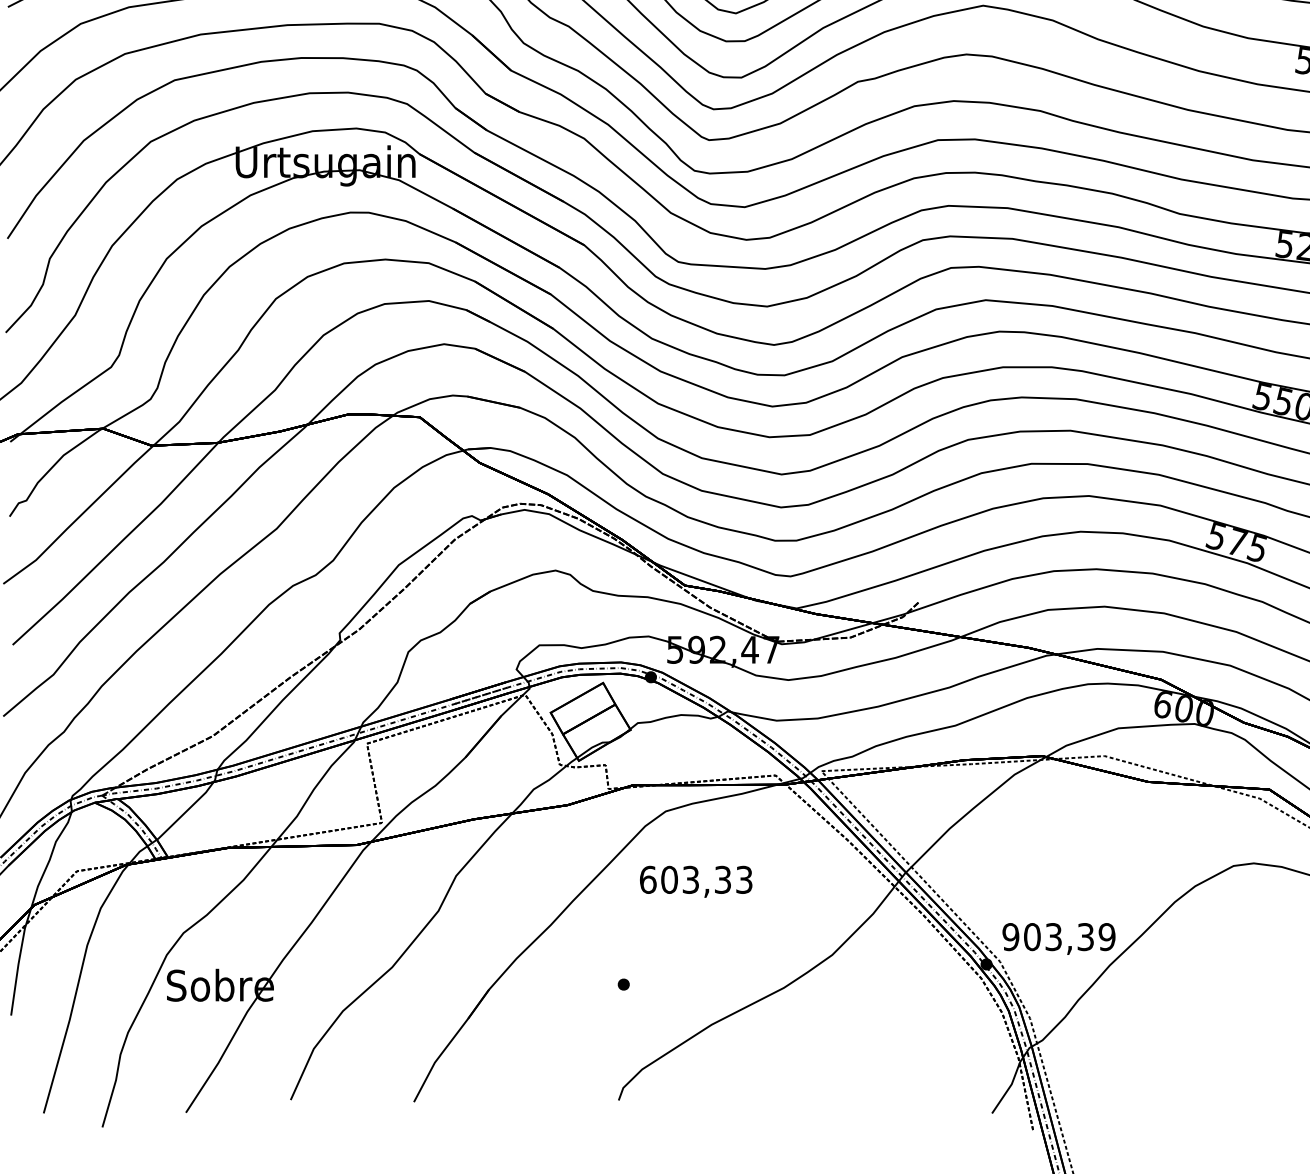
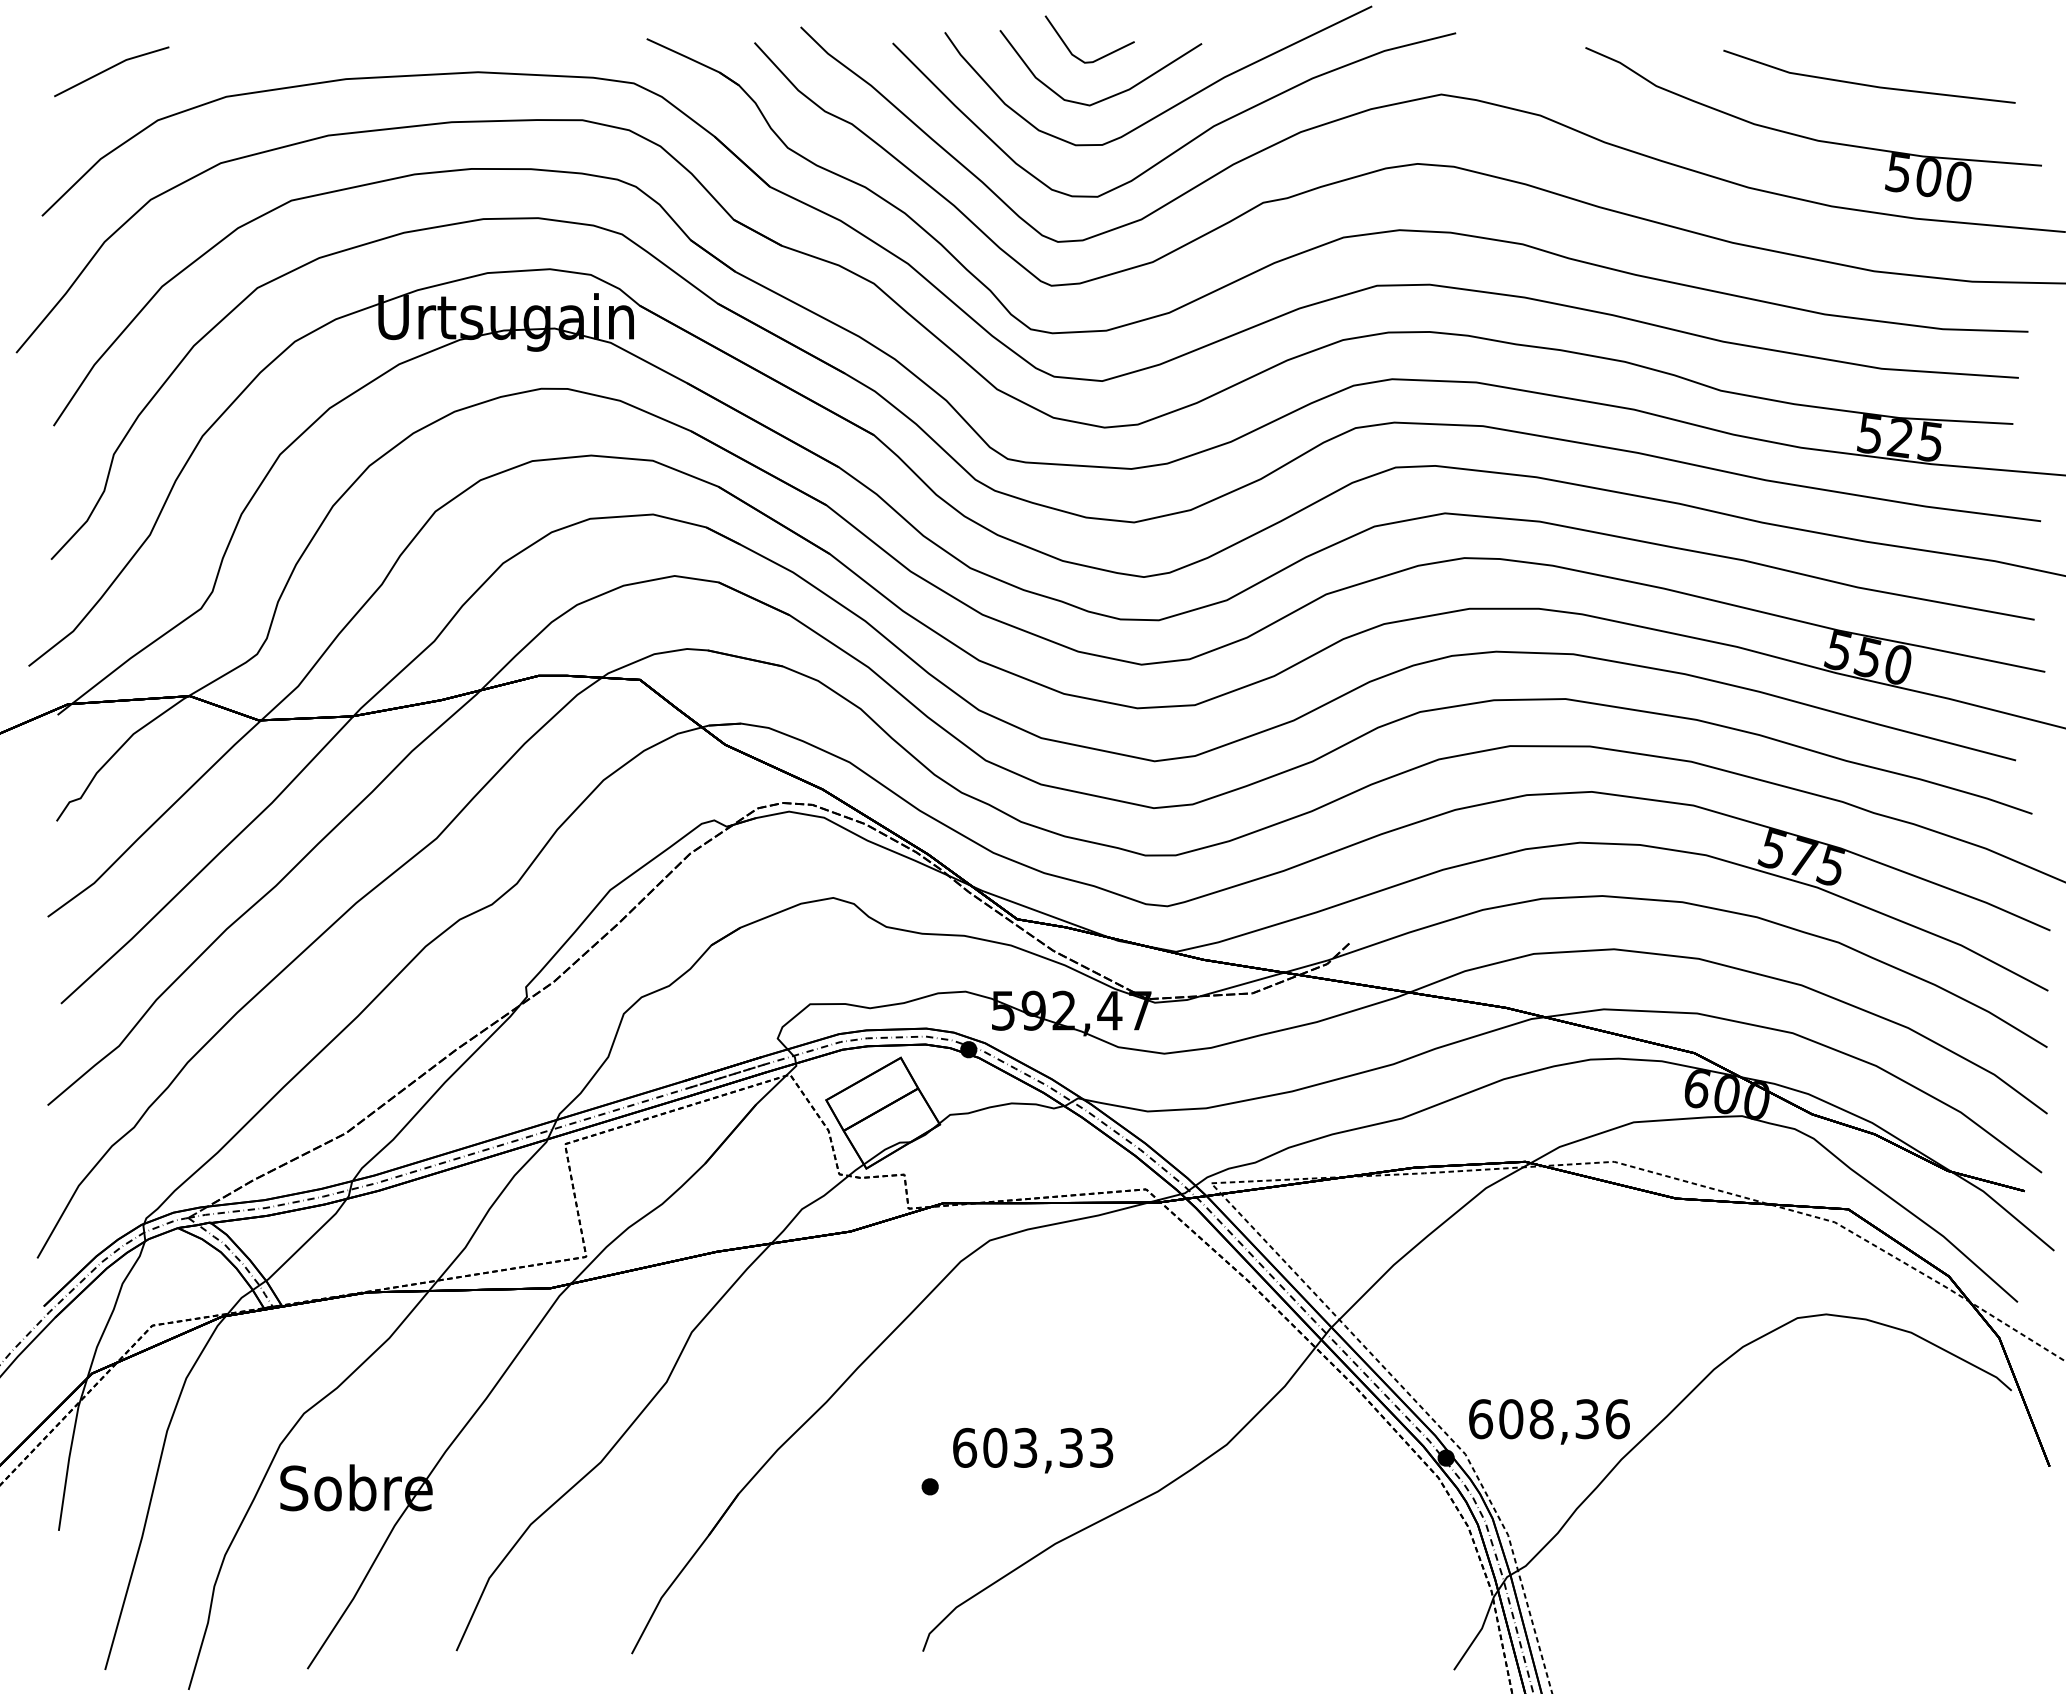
text: (696, 881) -> (1033, 1450), moved
text: (1058, 937) -> (1548, 1419), 903,39 -> 608,36

